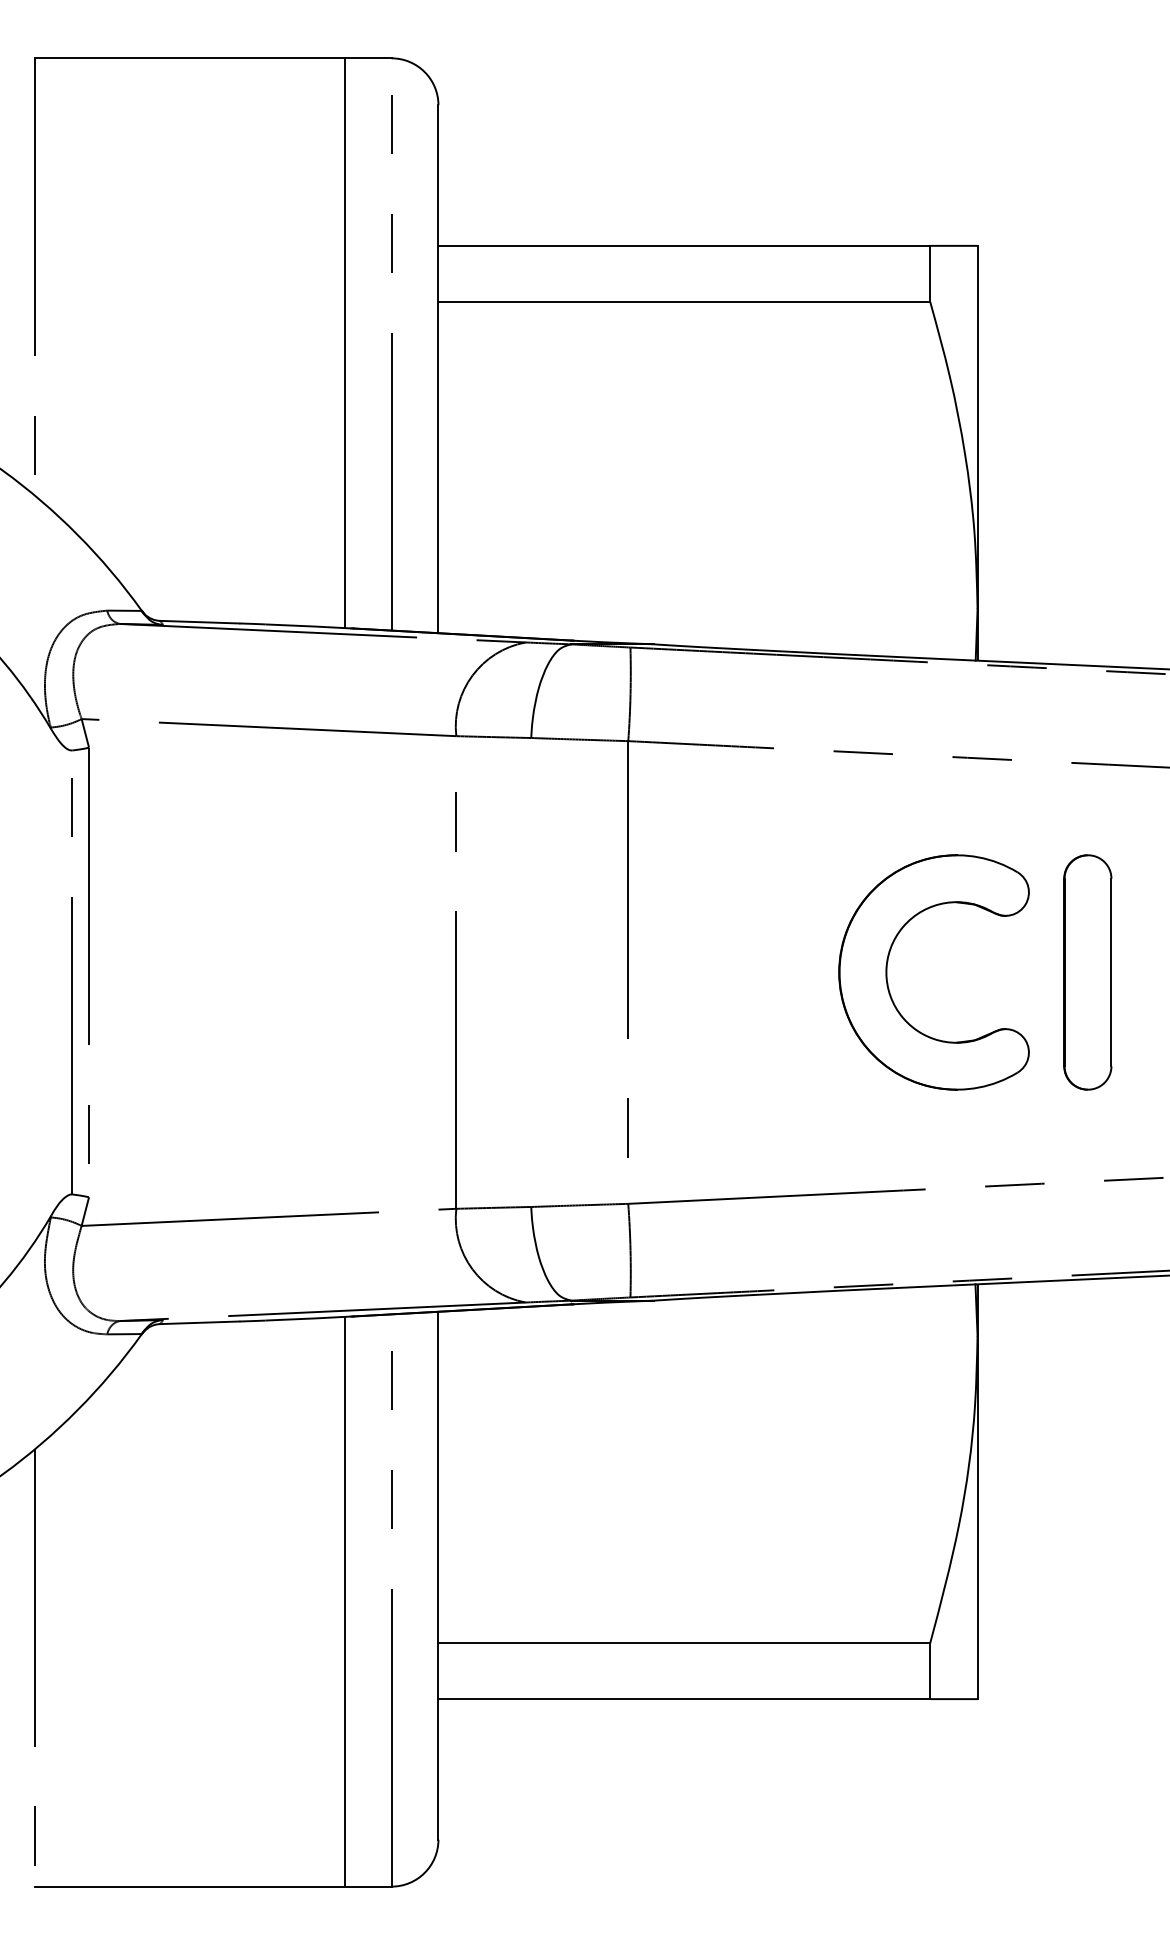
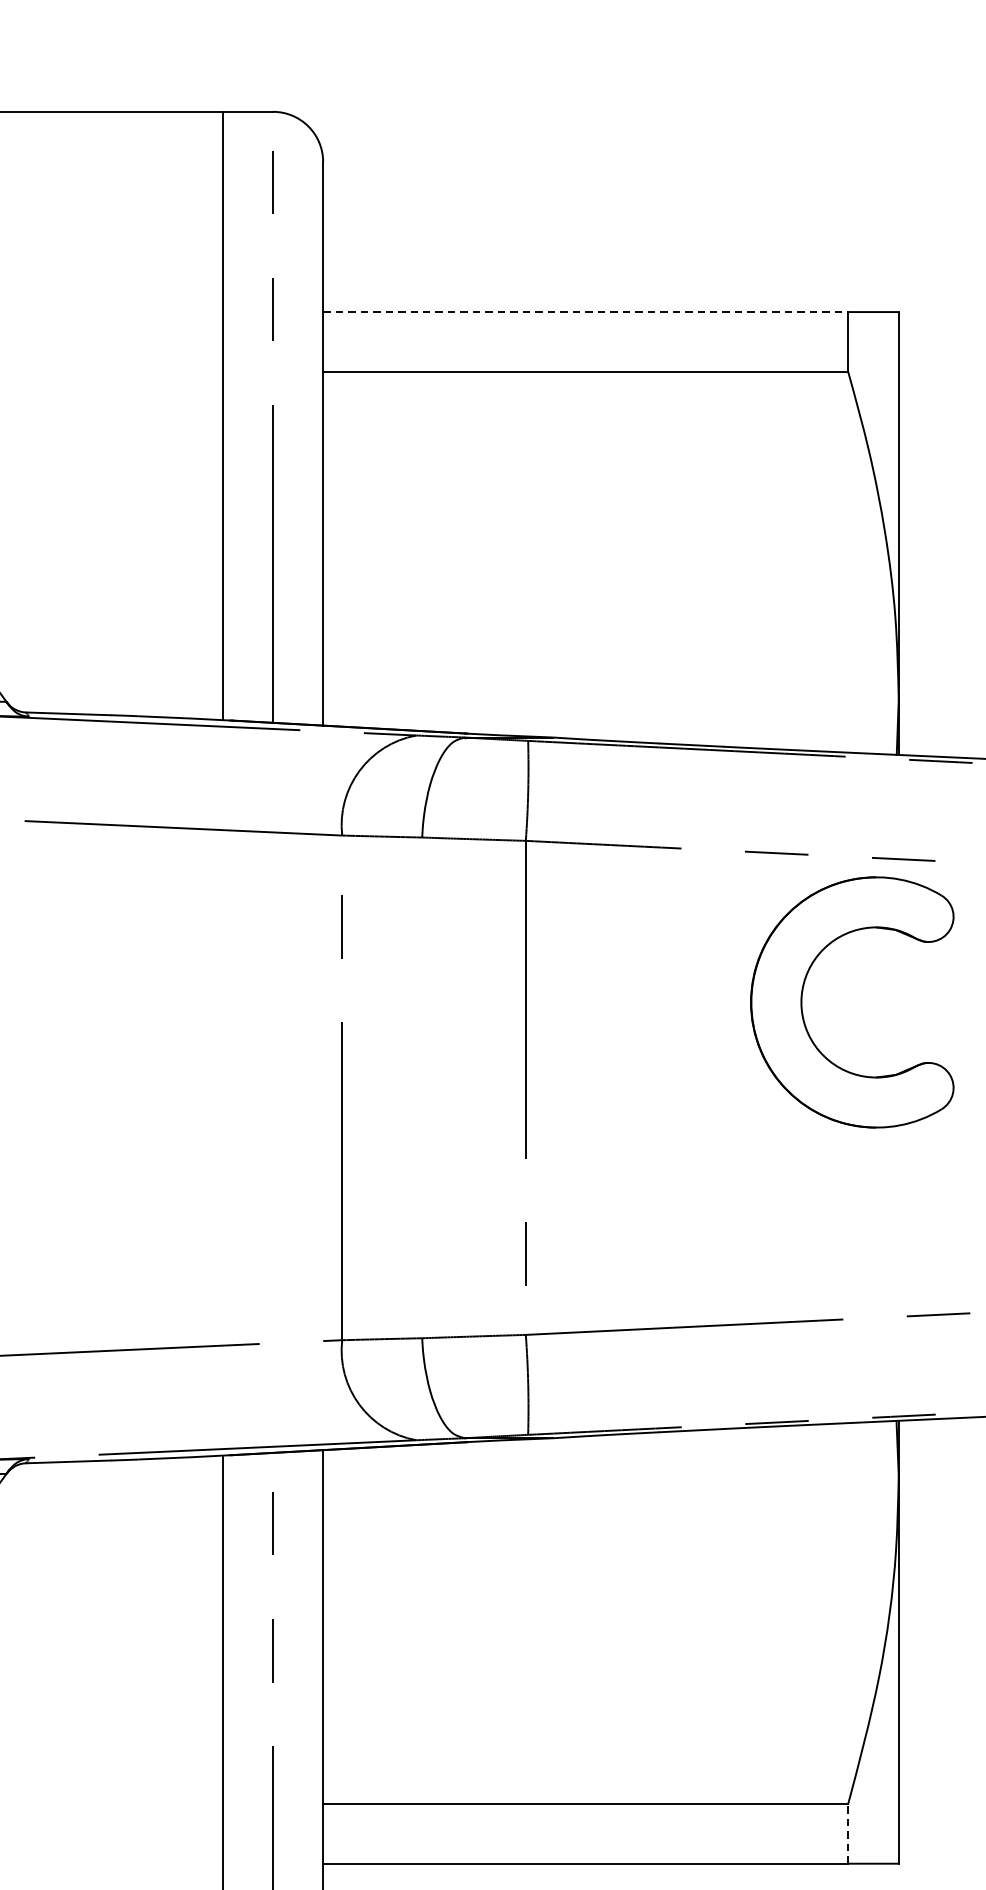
line: (684, 245) -> (585, 311), solid -> dashed
part: (887, 972) -> (802, 1002), moved
line: (930, 1671) -> (848, 1834), solid -> dashed

